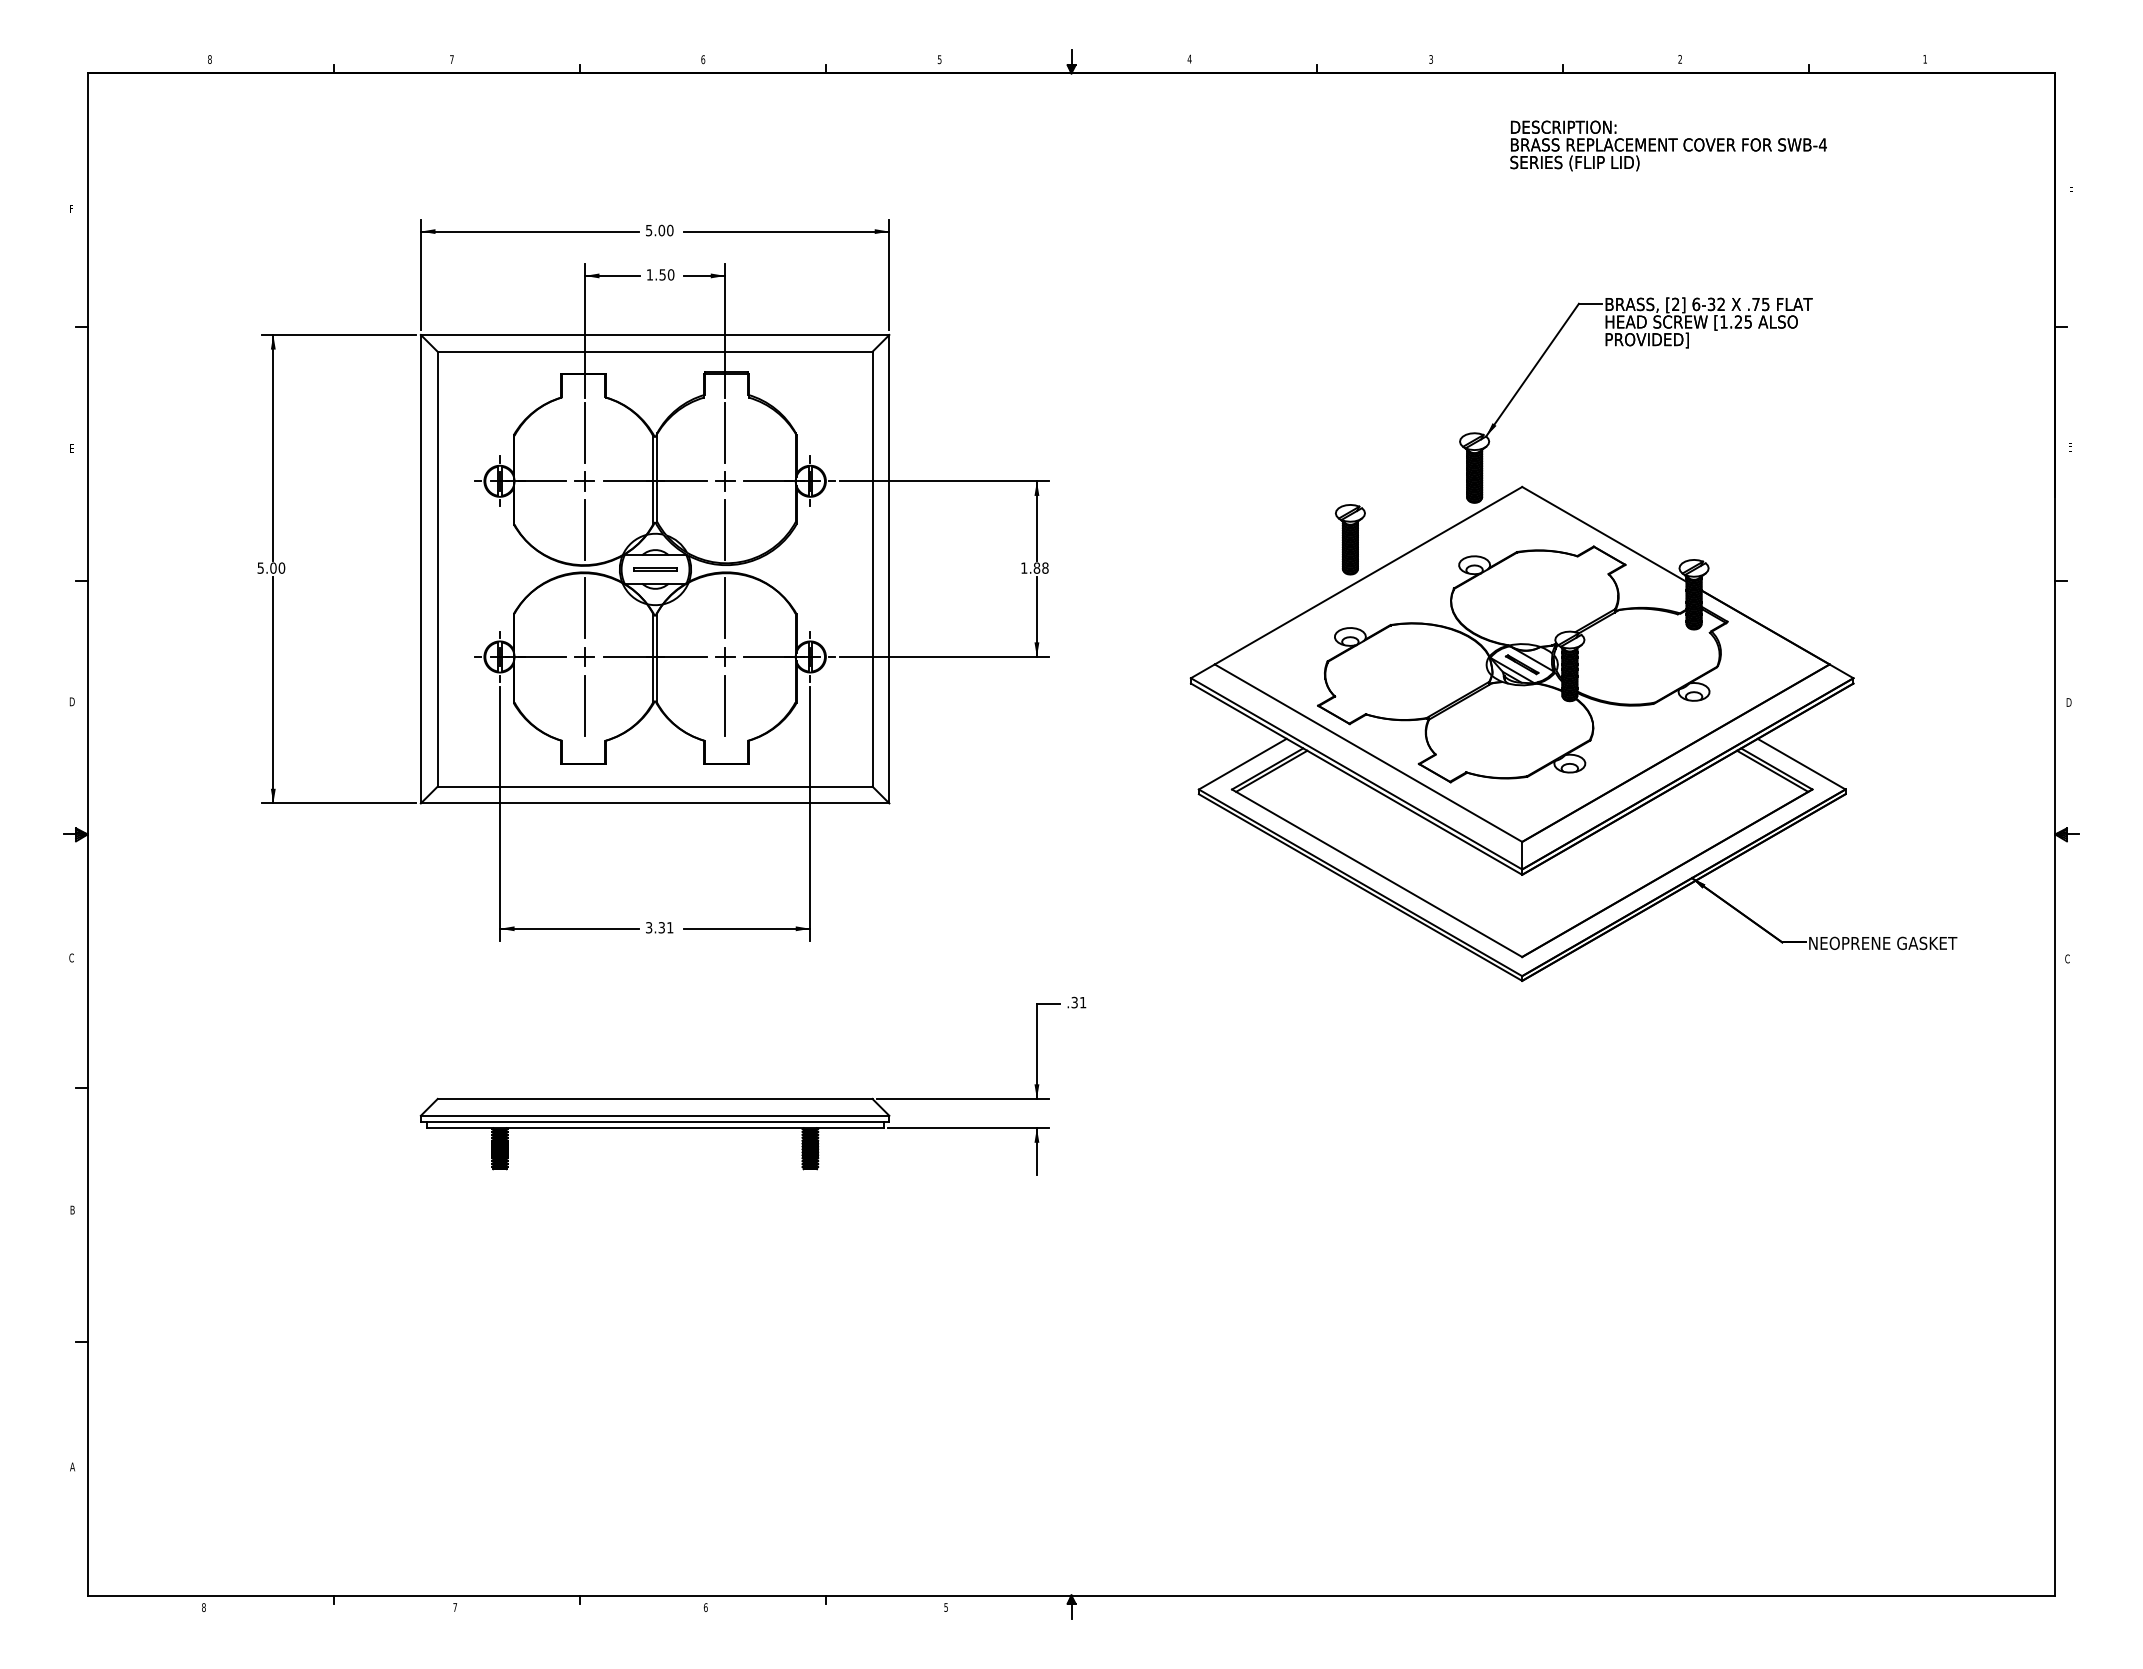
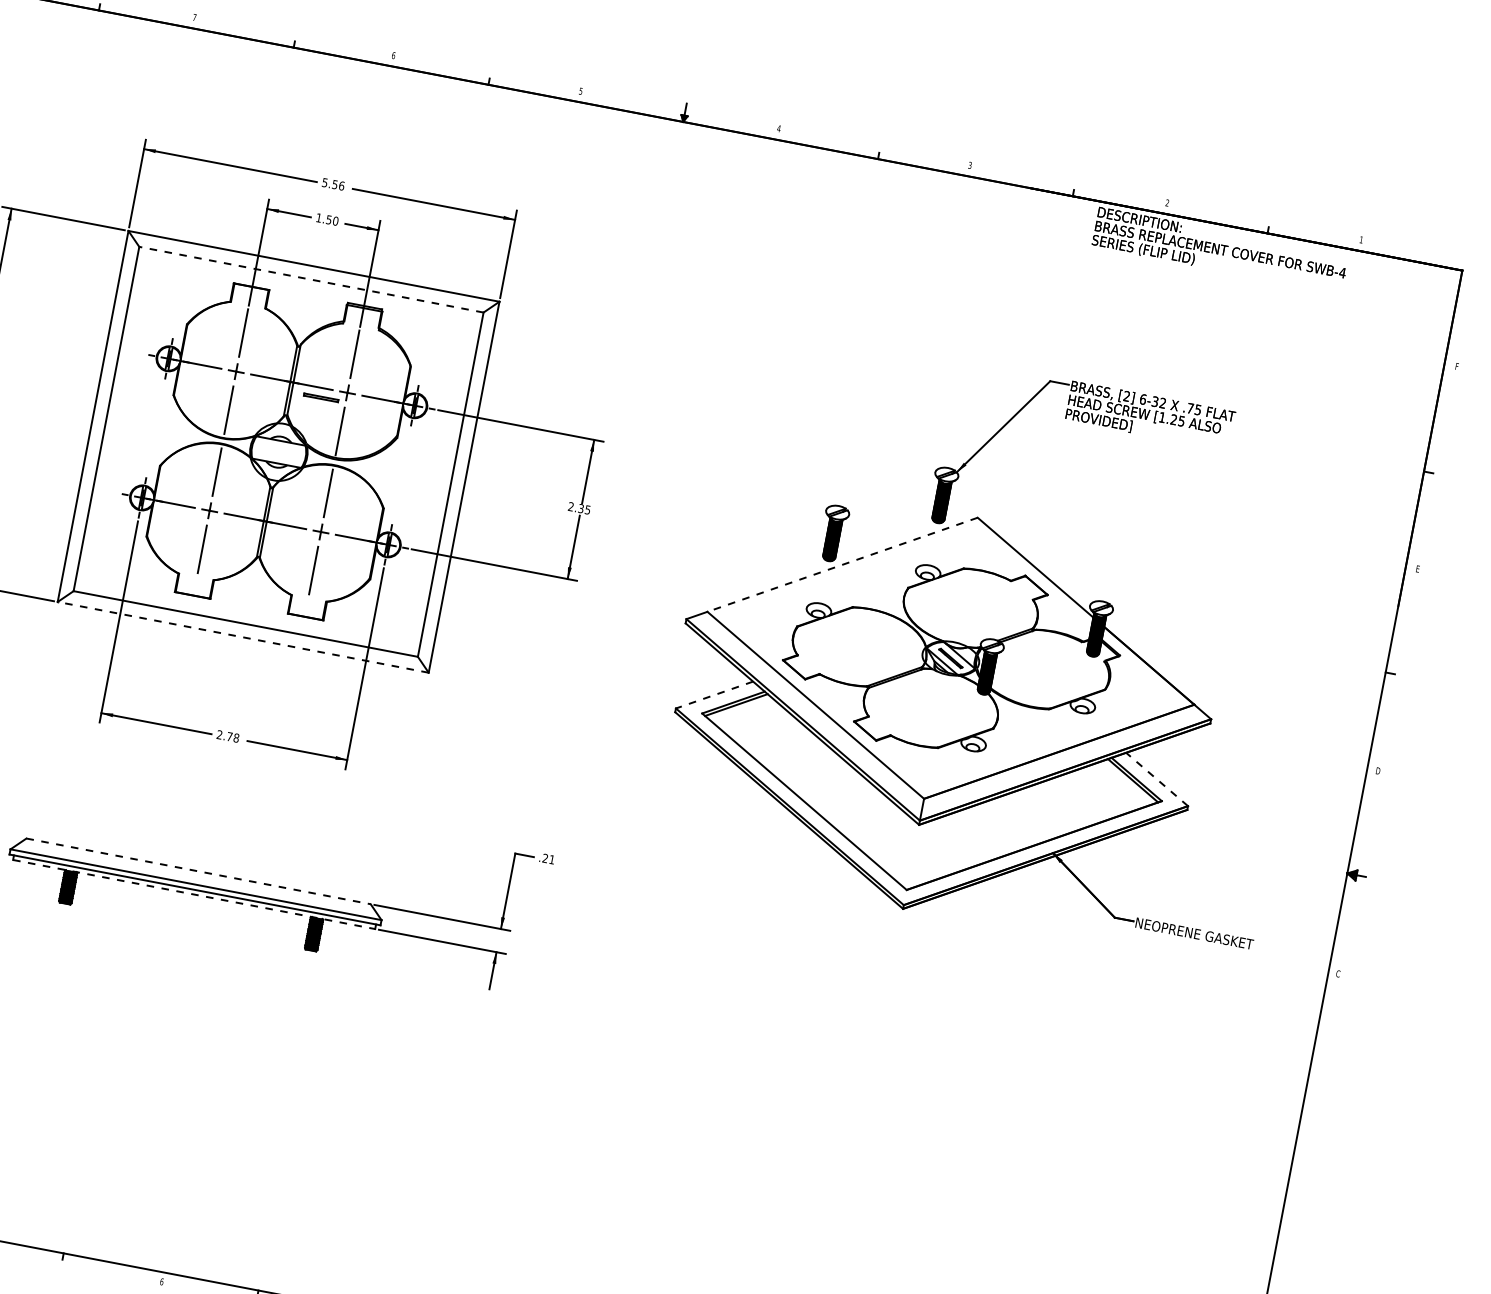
text: (1668, 145) -> (1220, 250), moved
text: (665, 230) -> (337, 185), 5.00 -> 5.56
line: (654, 351) -> (311, 279), solid -> dashed
text: (1034, 567) -> (579, 507), 1.88 -> 2.35
line: (655, 568) -> (321, 397), moved
line: (1368, 575) -> (842, 564), solid -> dashed
line: (1242, 764) -> (714, 695), solid -> dashed
line: (1801, 764) -> (1156, 779), solid -> dashed
line: (654, 803) -> (242, 637), solid -> dashed
text: (659, 927) -> (227, 736), 3.31 -> 2.78
text: (1074, 1002) -> (545, 858), .31 -> .21
line: (655, 1098) -> (198, 871), solid -> dashed
line: (655, 1128) -> (194, 894), solid -> dashed

